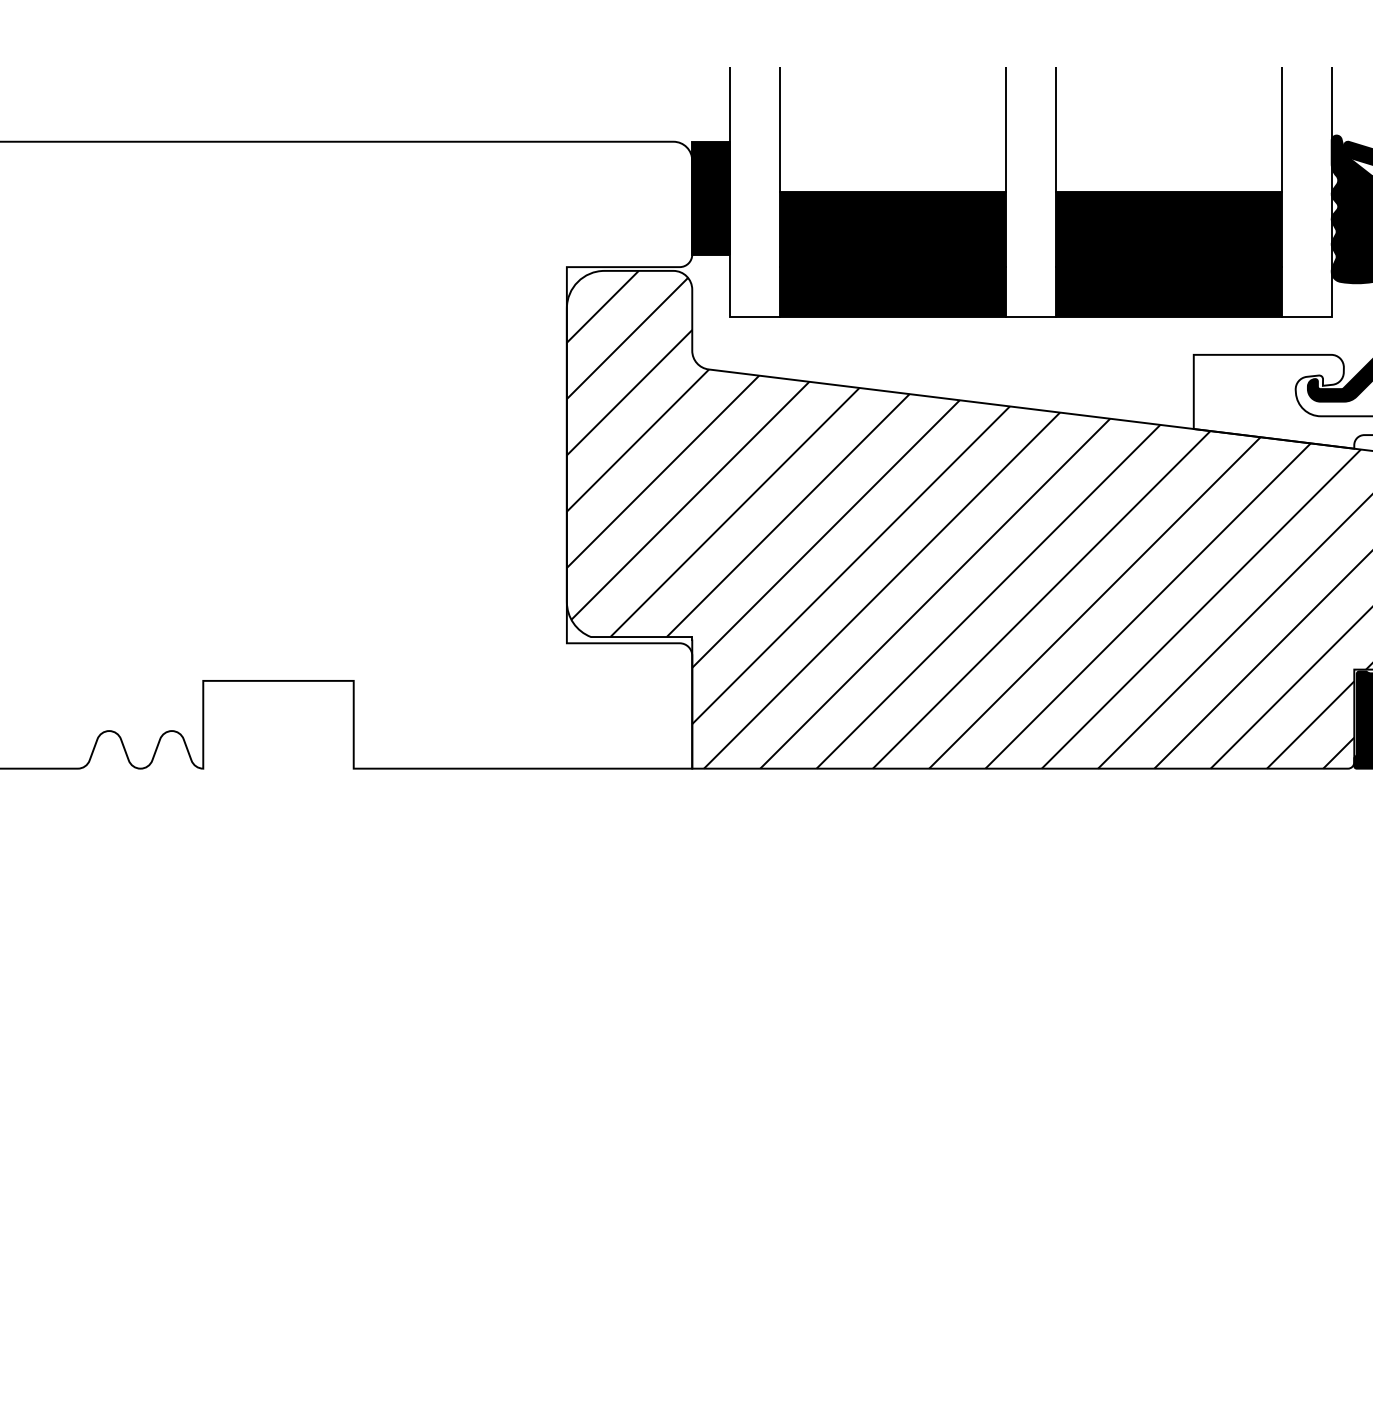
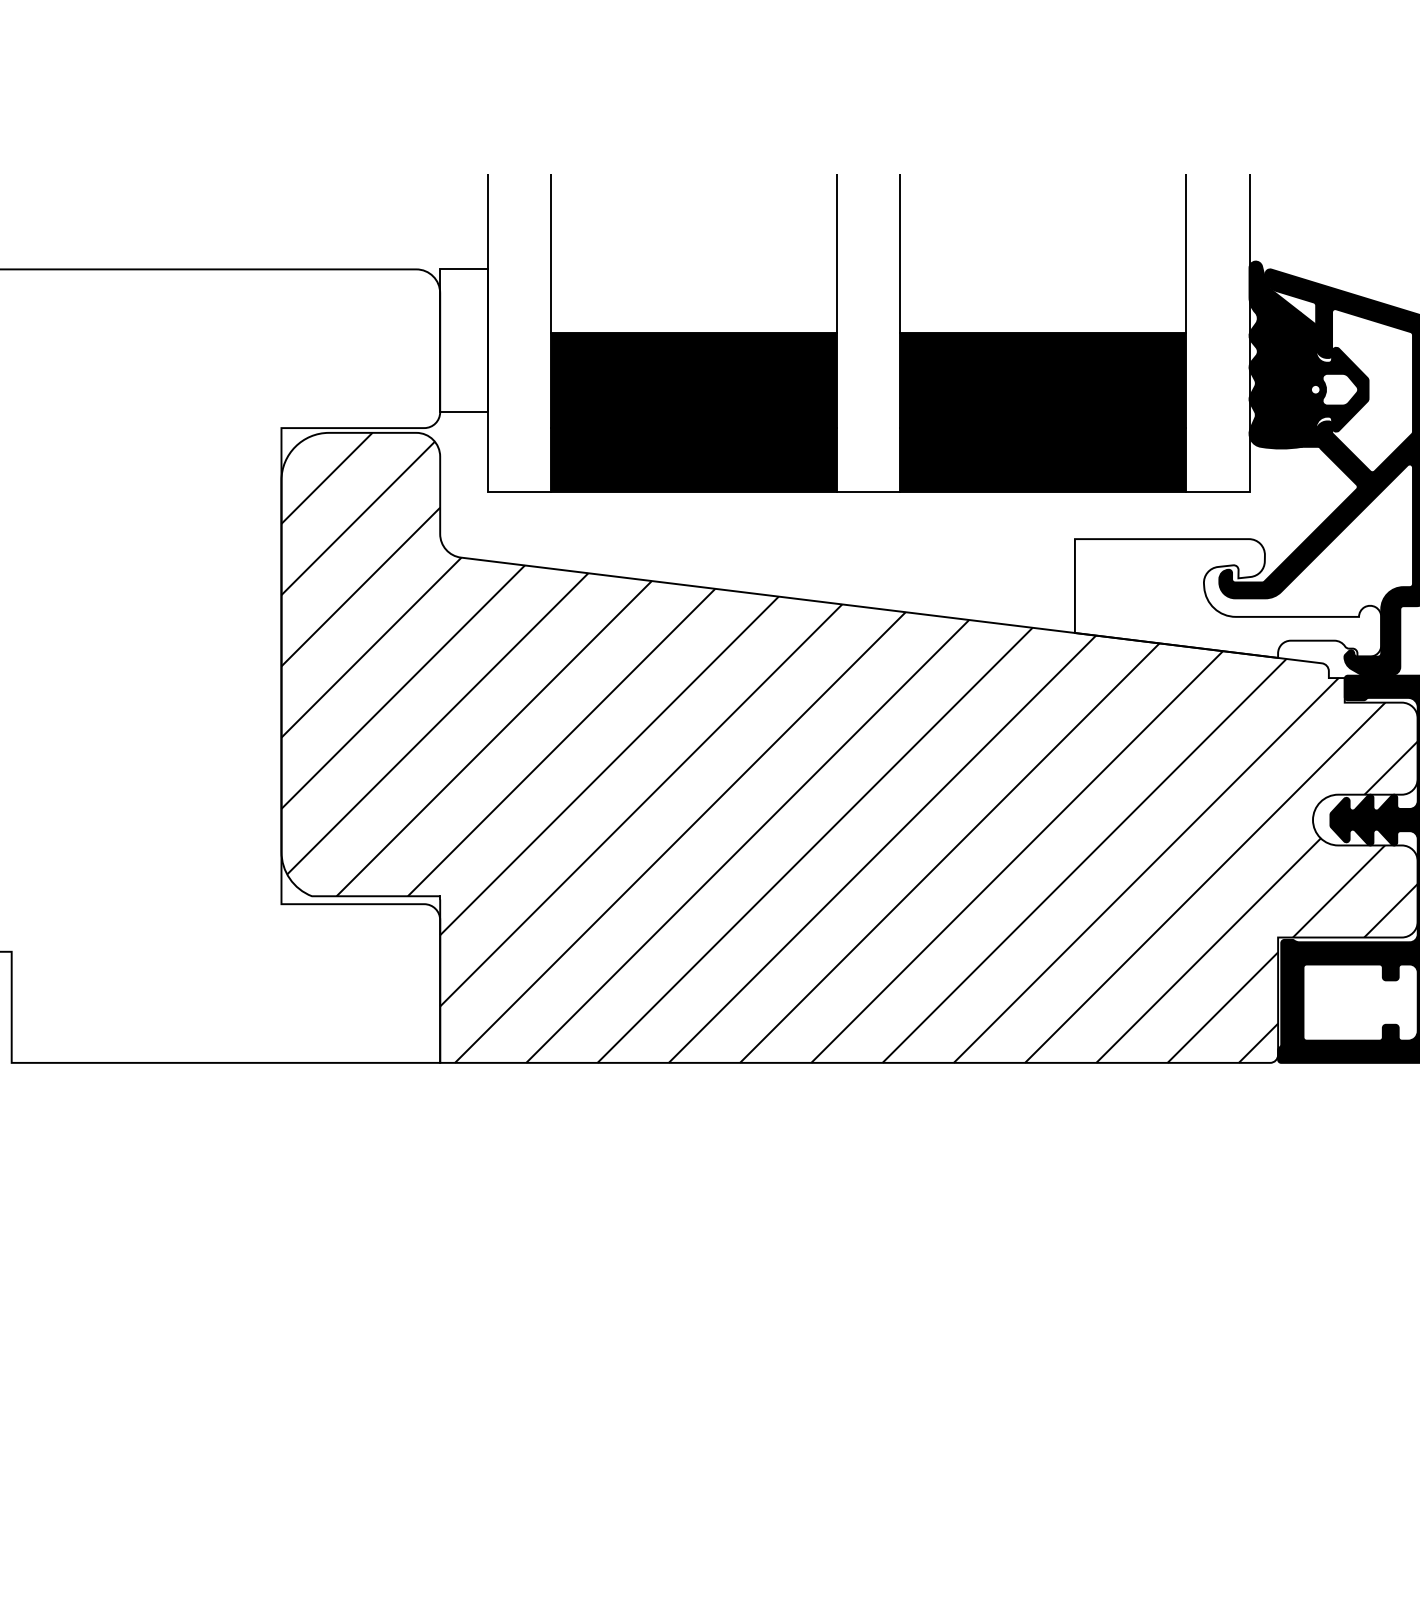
fill: (710, 197) -> (463, 339), removed

